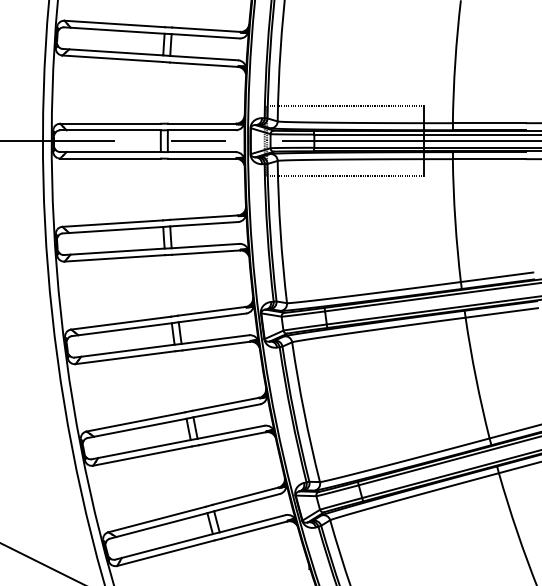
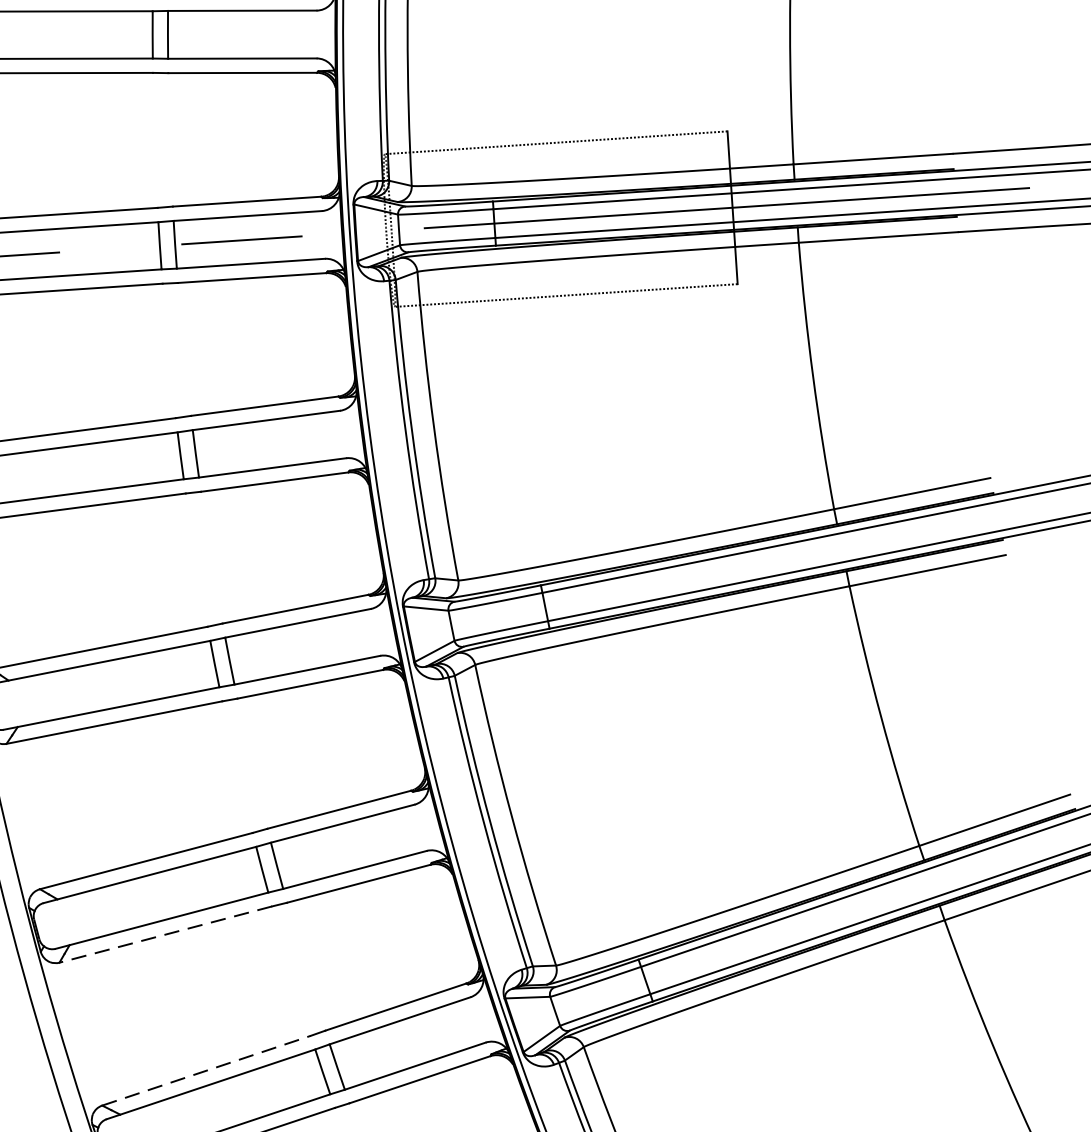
line: (142, 456) -> (165, 935), solid -> dashed
line: (157, 519) -> (207, 1070), solid -> dashed

